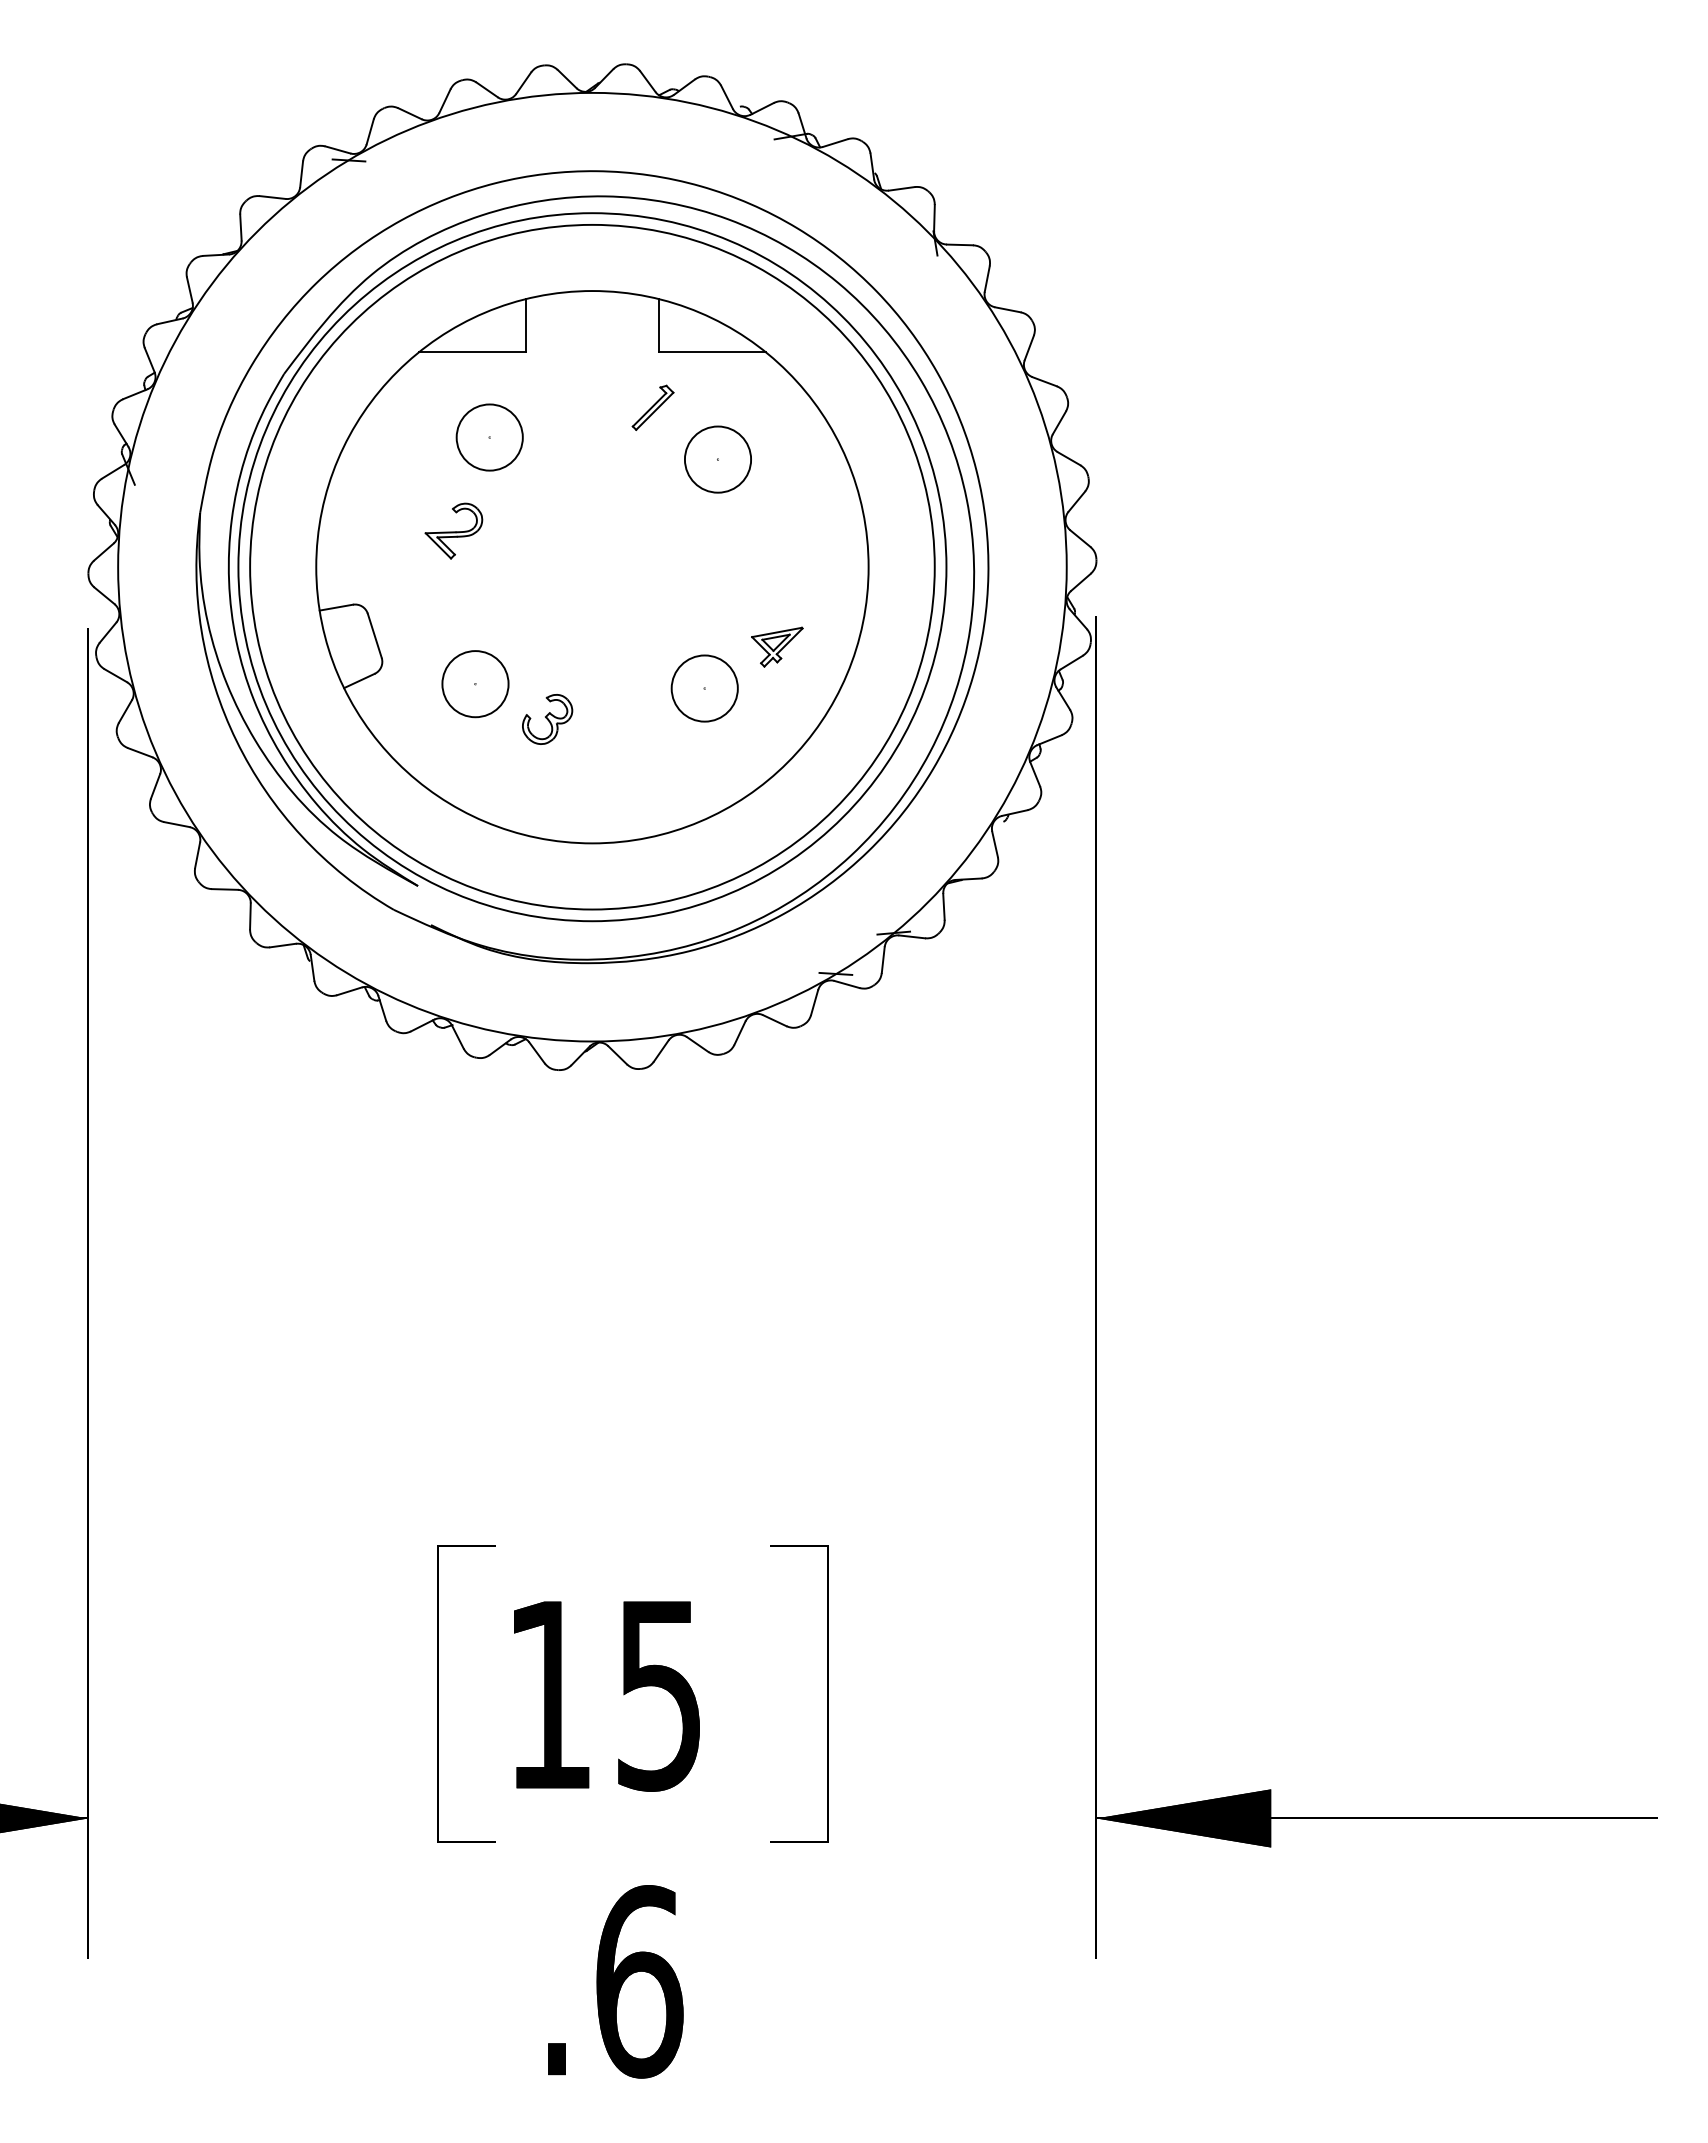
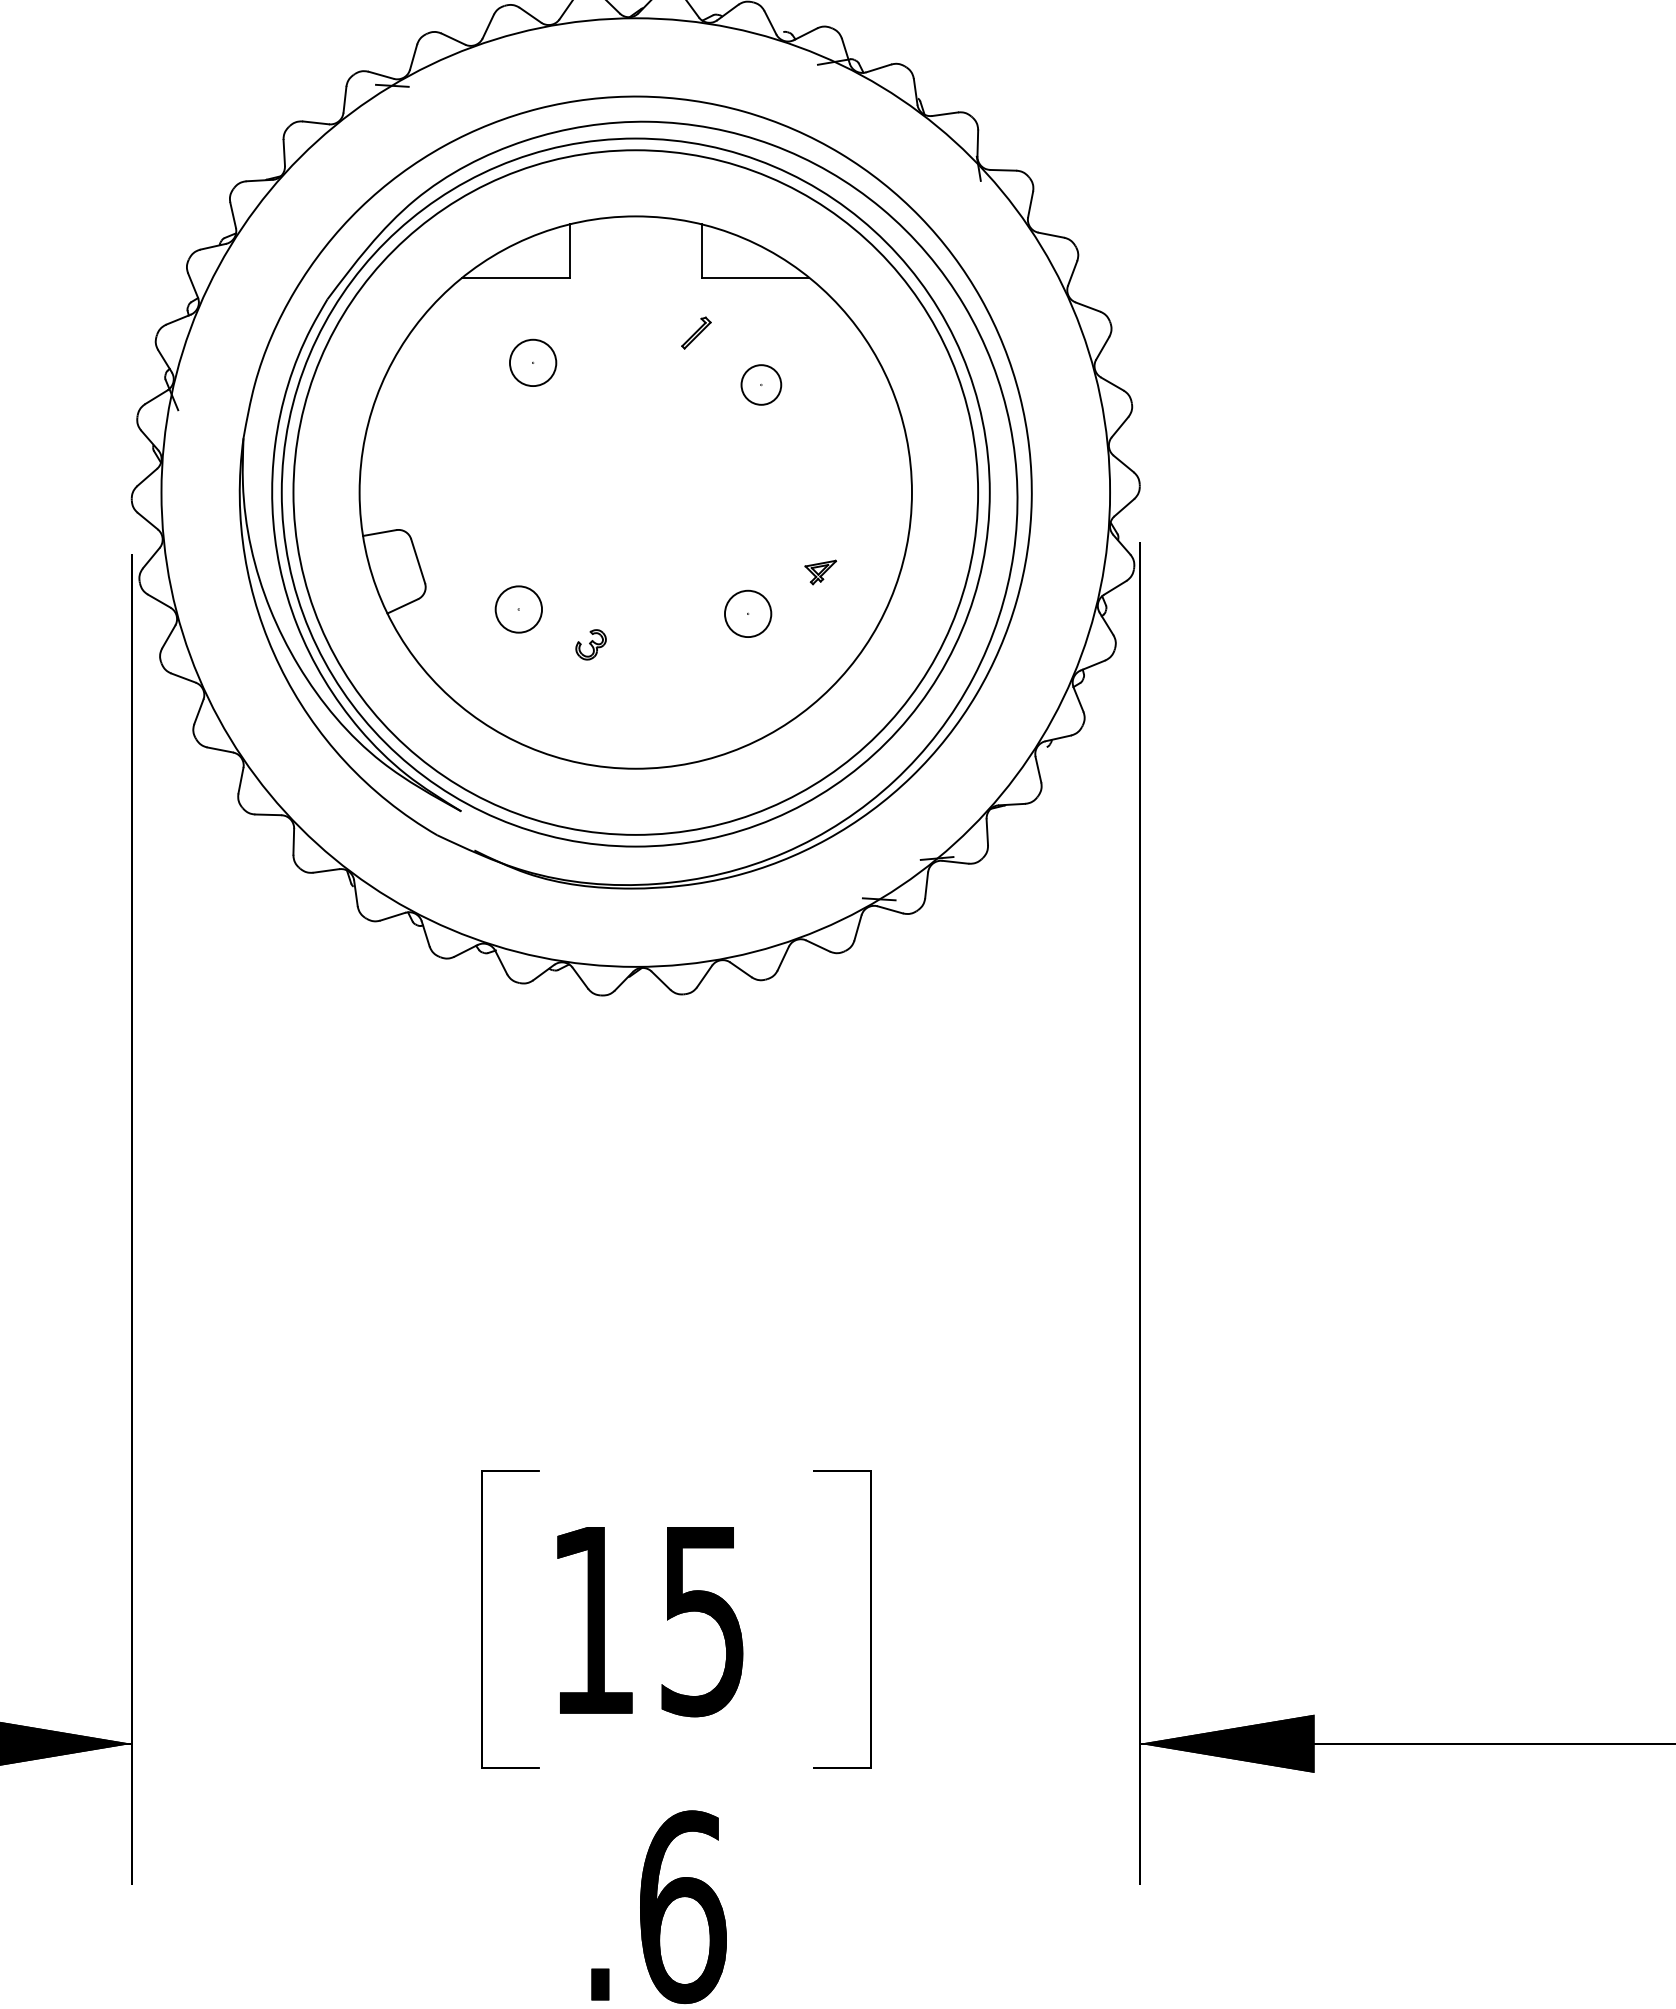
part: (652, 407) -> (695, 332), size x0.7
circle: (489, 437) -> (532, 362), size x0.7
circle: (717, 459) -> (760, 384), size x0.6
part: (453, 530) -> (496, 455), removed
part: (777, 646) -> (820, 571), size x0.6
circle: (475, 684) -> (518, 609), size x0.7
circle: (704, 688) -> (747, 613), size x0.7
part: (547, 719) -> (590, 644), size x0.6

